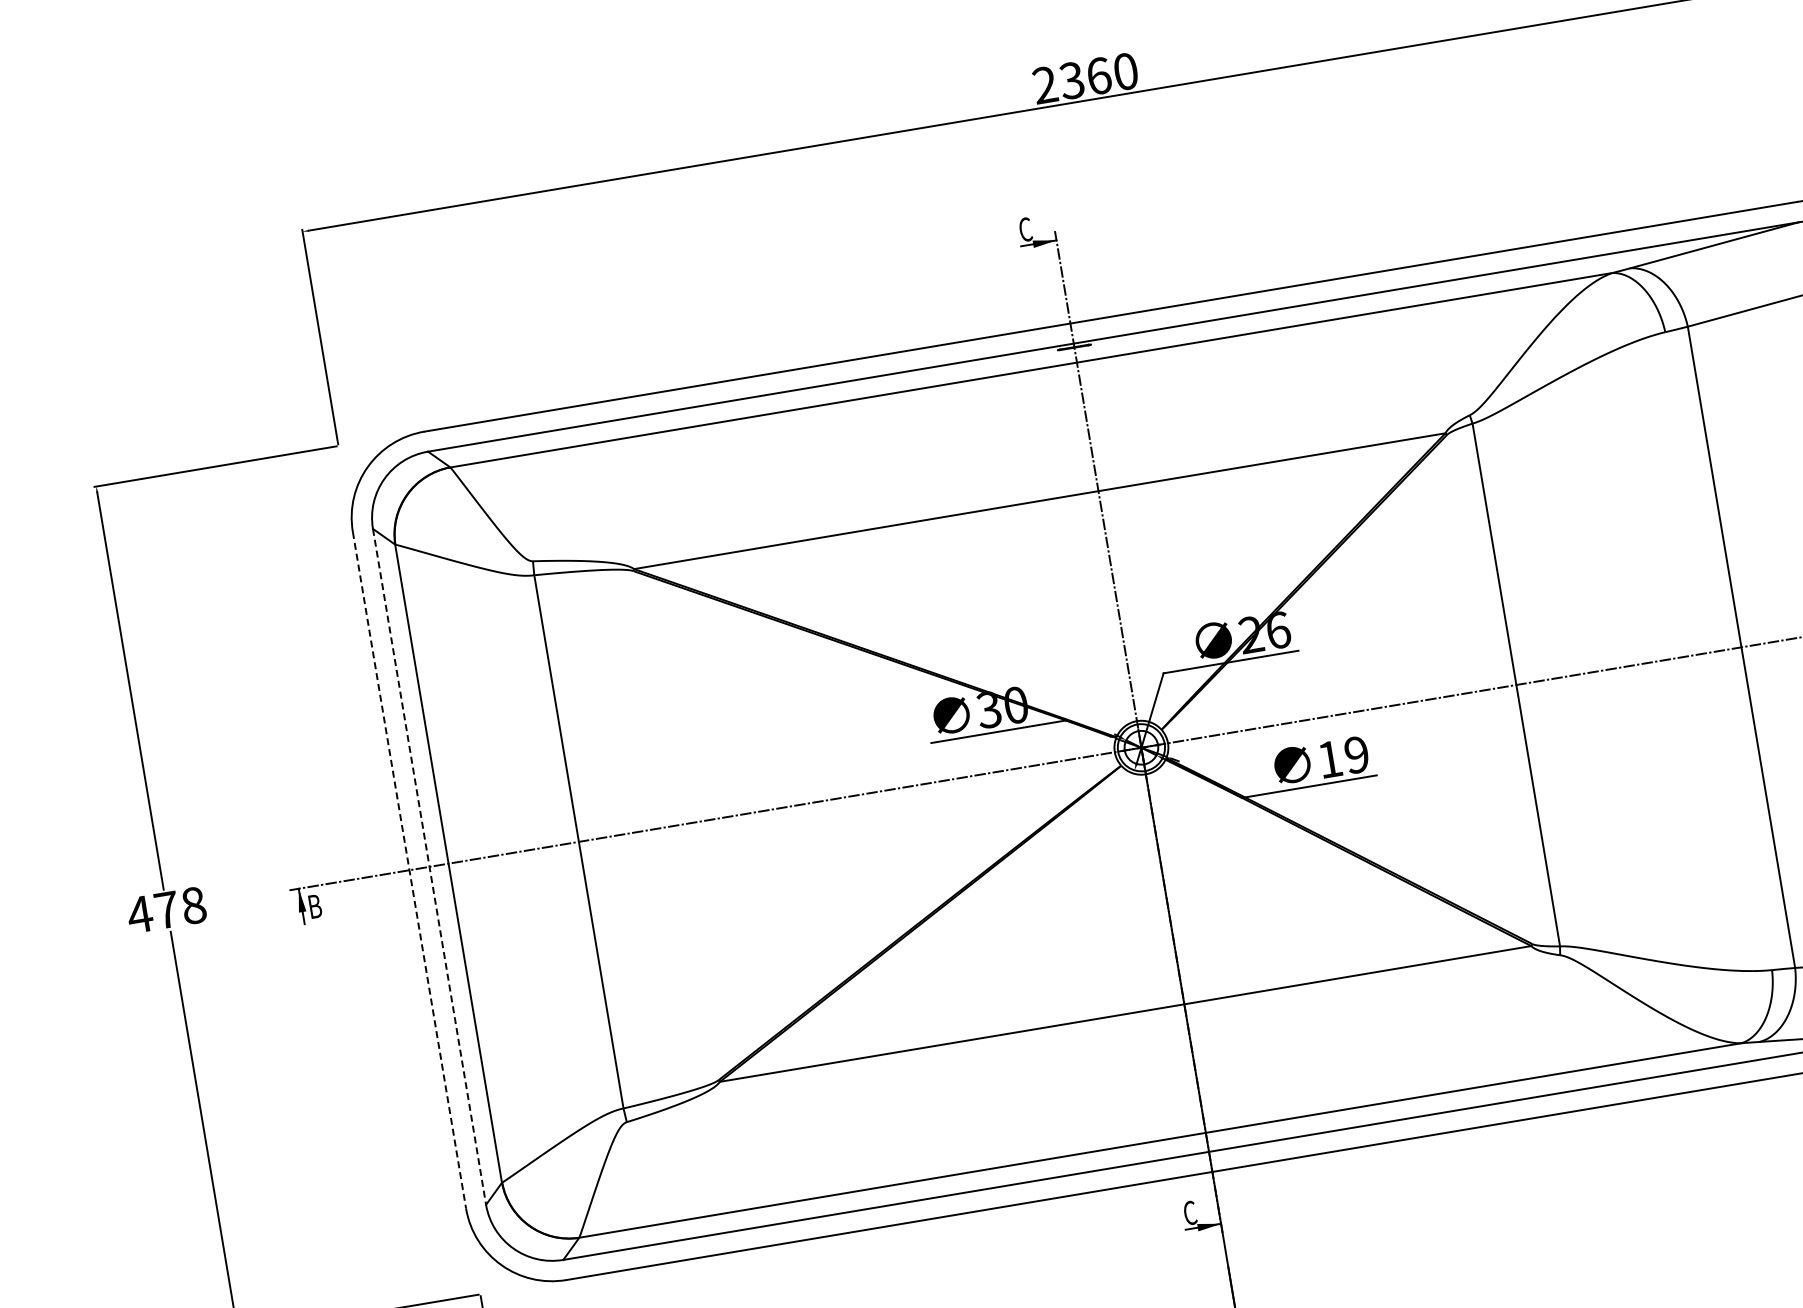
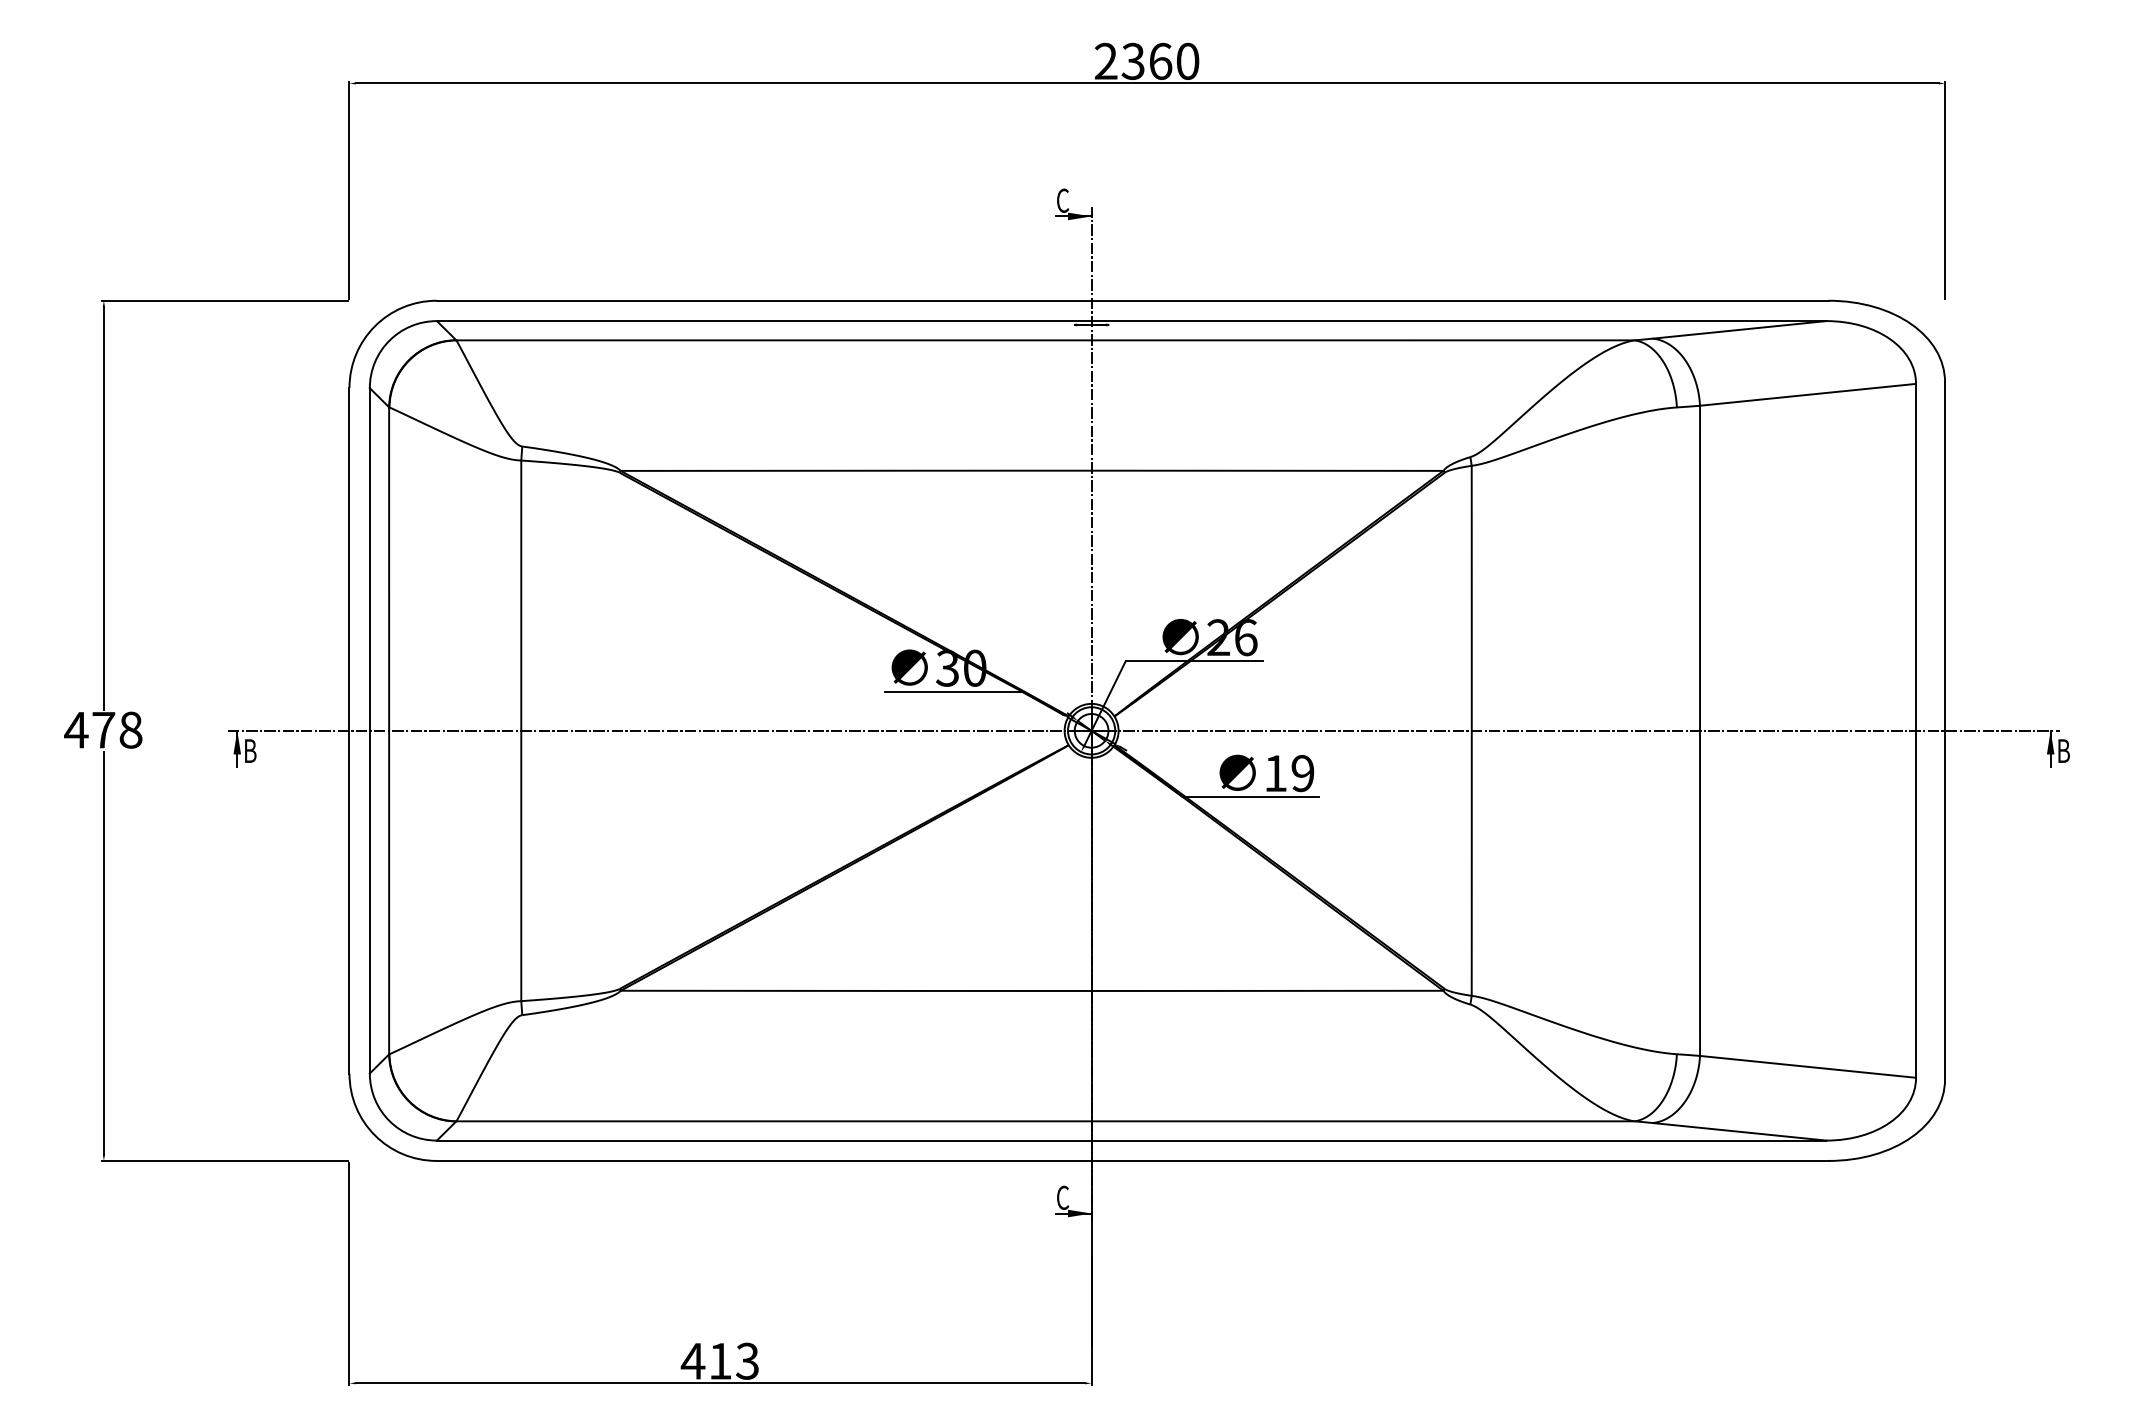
line: (429, 866) -> (369, 730), dashed -> solid
line: (409, 869) -> (349, 730), dashed -> solid

